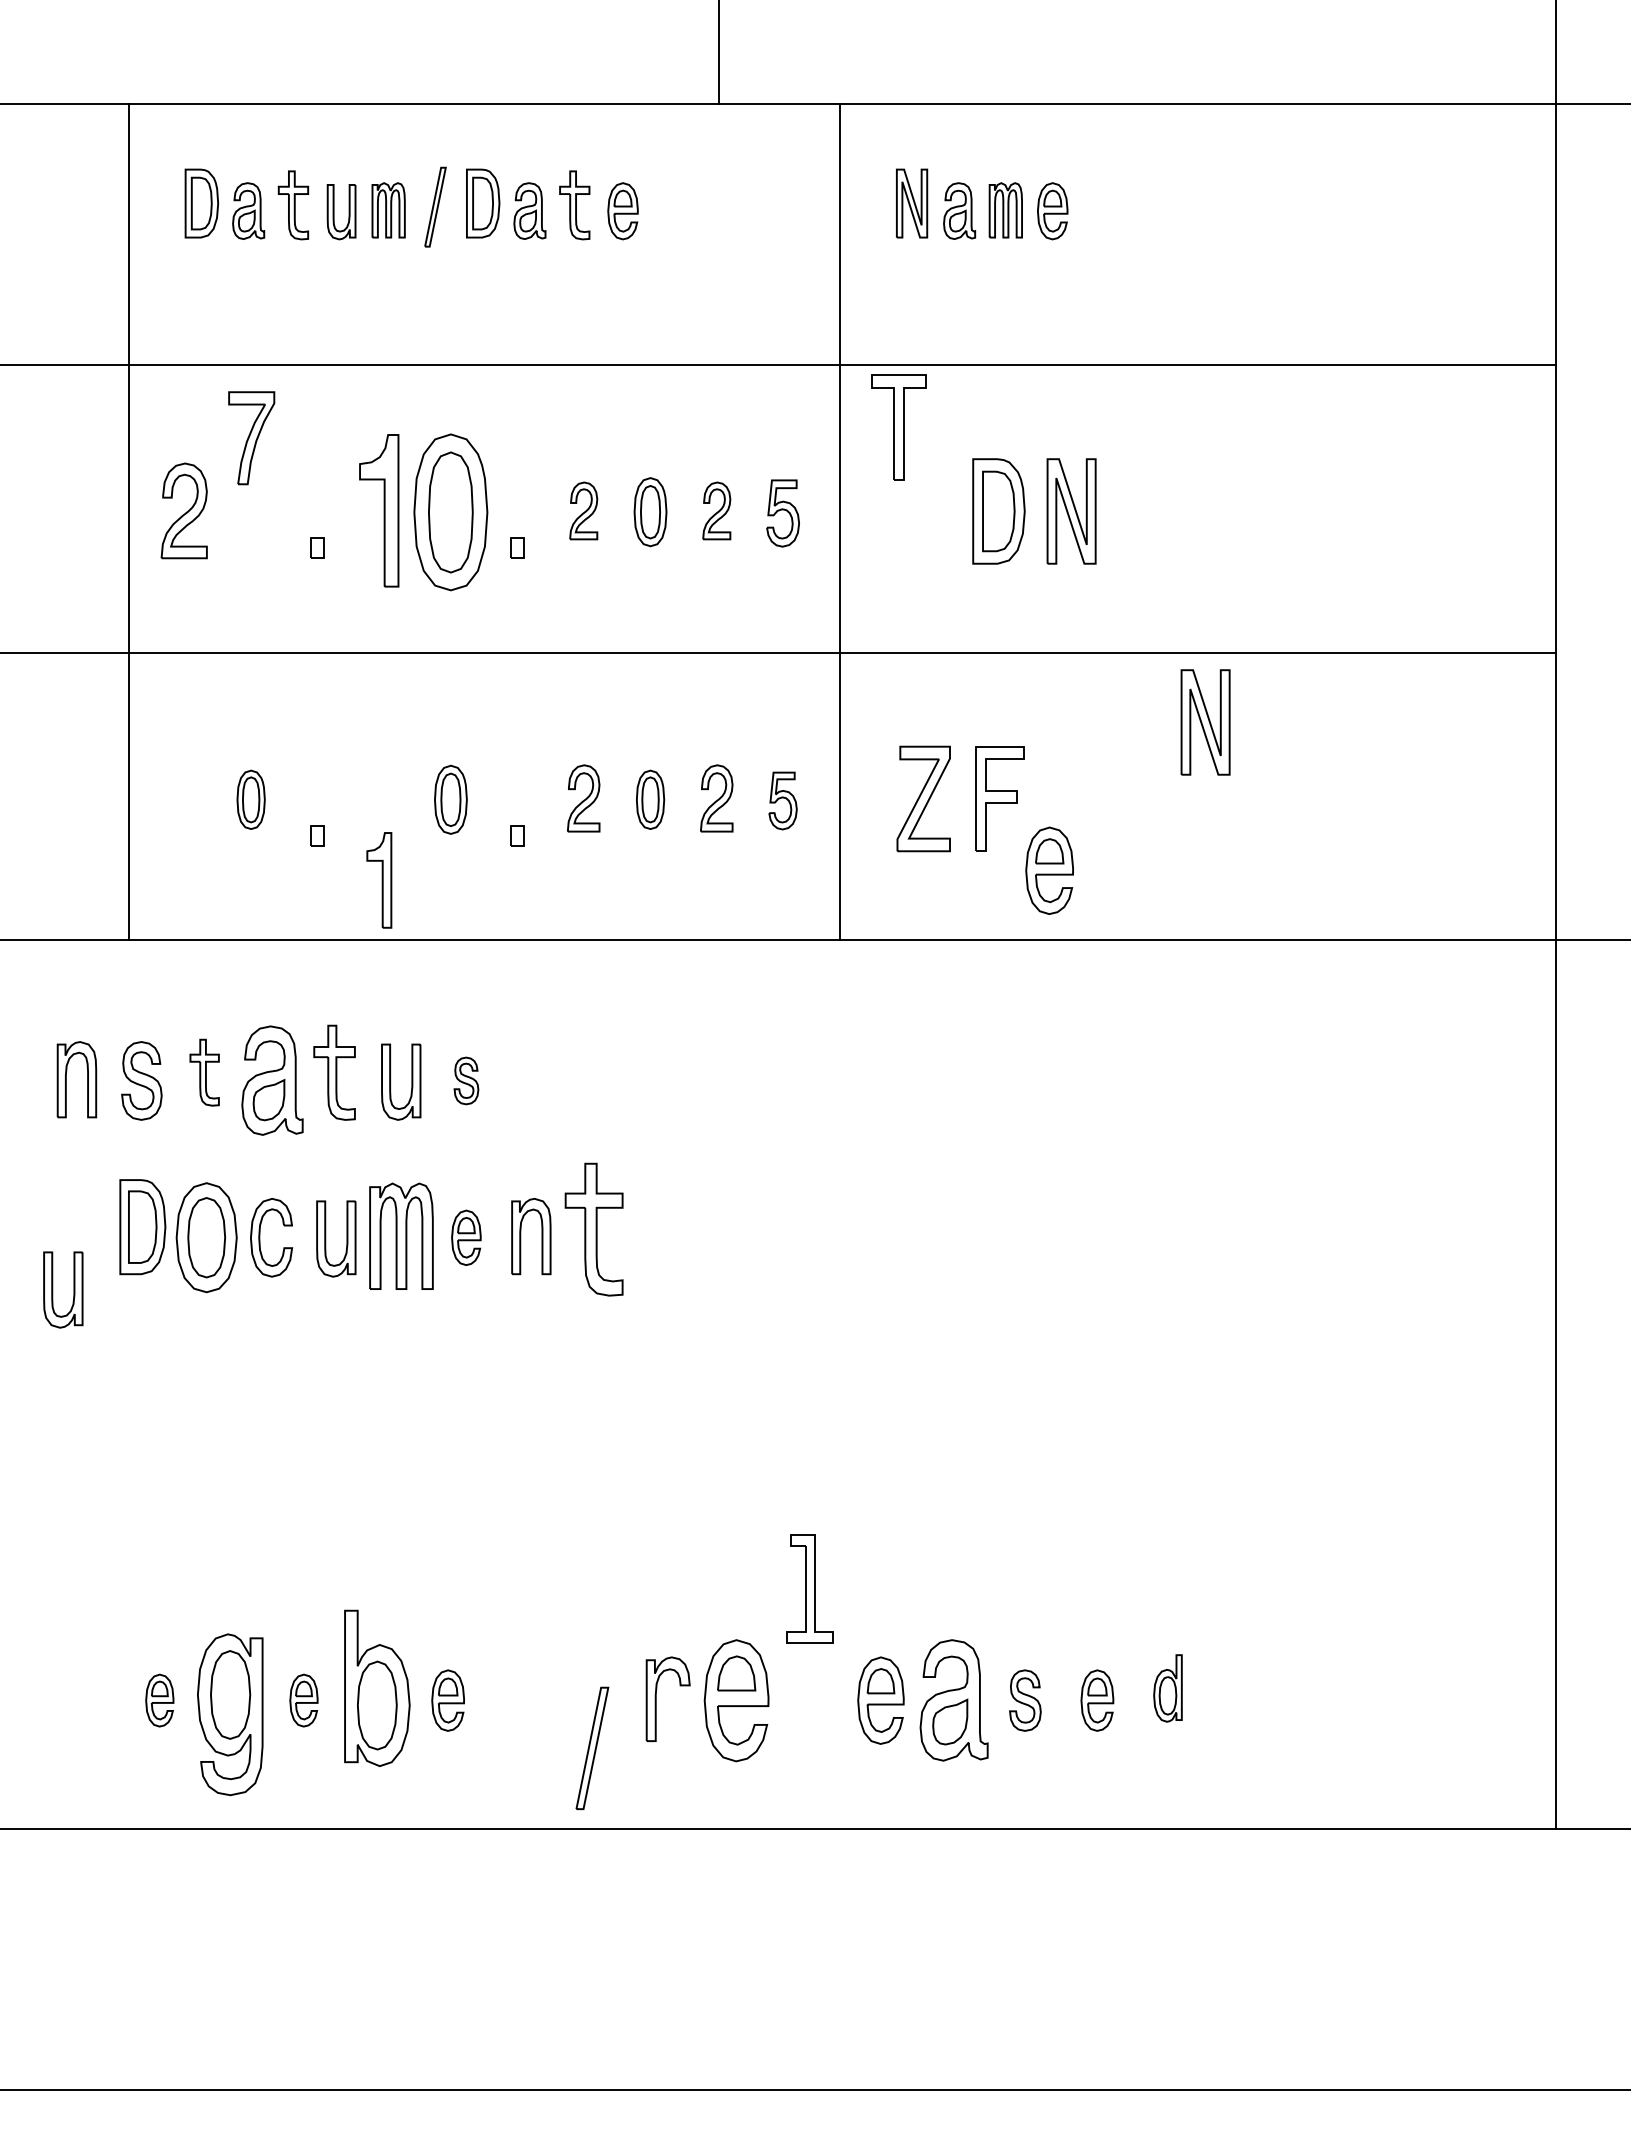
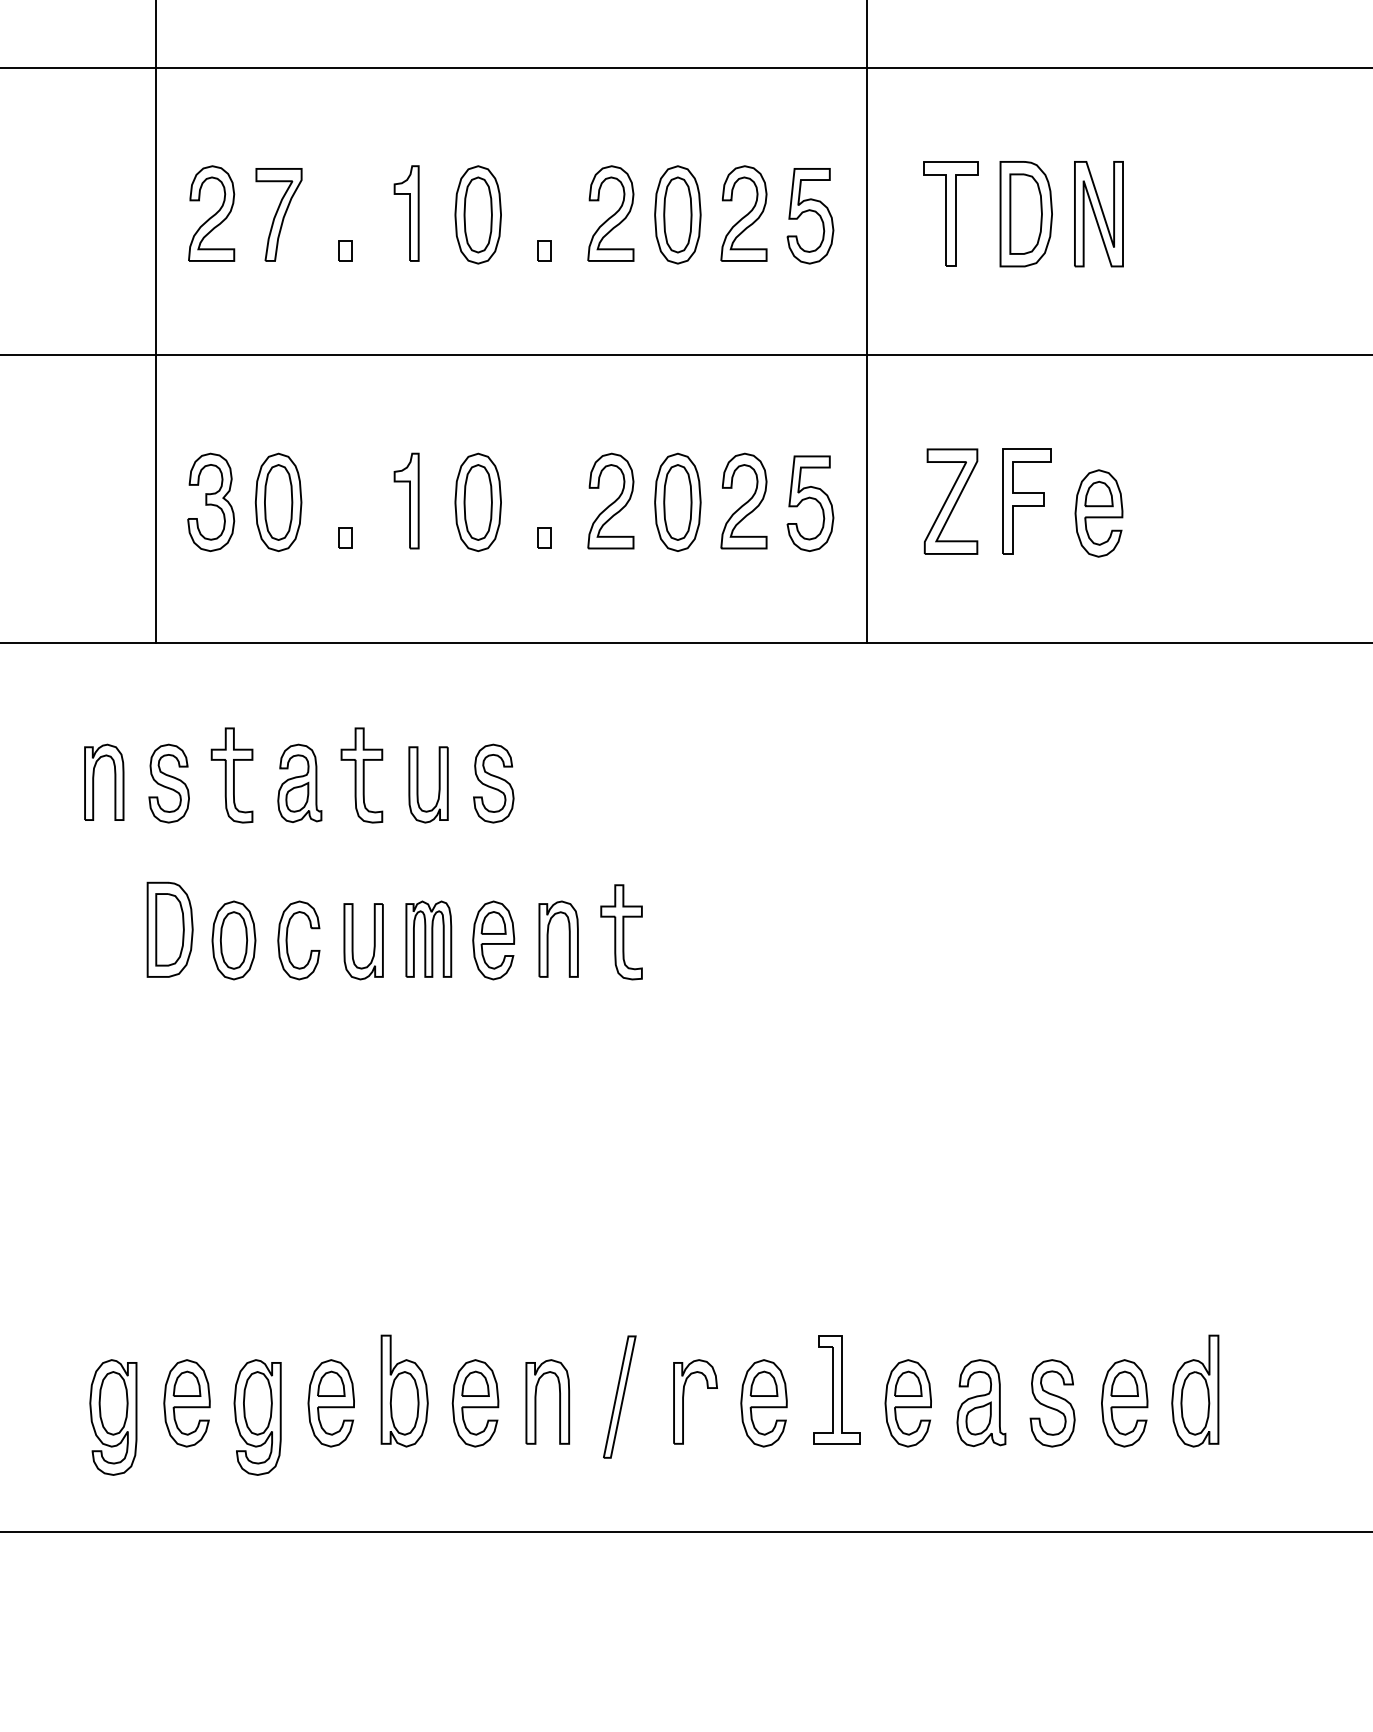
part: (898, 427) -> (950, 214), moved
part: (251, 438) -> (278, 215), moved
part: (379, 510) -> (406, 213), size x0.62
part: (583, 510) -> (610, 213), size x1.67
part: (716, 510) -> (743, 213), size x1.67
part: (450, 511) -> (477, 214), size x0.62
part: (650, 511) -> (677, 214), size x1.43
part: (782, 513) -> (809, 216), size x1.43
part: (1205, 722) -> (1232, 425), removed
part: (583, 798) -> (610, 501), size x1.43
part: (716, 798) -> (743, 501), size x1.43
part: (183, 799) -> (210, 502), added
part: (250, 799) -> (277, 502), size x1.67
part: (450, 799) -> (477, 502), size x1.43
part: (650, 799) -> (677, 502), size x1.67
part: (782, 800) -> (809, 503), size x1.67
part: (1049, 870) -> (1098, 513), moved
part: (379, 880) -> (406, 501), moved
part: (204, 1072) -> (231, 775), size x1.43
part: (272, 1080) -> (299, 783), size x0.71
part: (466, 1080) -> (493, 783), size x1.67
part: (594, 1229) -> (621, 932), size x0.71
part: (401, 1236) -> (428, 939), size x0.71
part: (206, 1237) -> (233, 940), size x0.71
part: (466, 1237) -> (493, 940), size x1.43
part: (53, 1289) -> (80, 992), removed
part: (809, 1588) -> (836, 1389), moved
part: (377, 1688) -> (404, 1391), size x0.71
part: (1167, 1688) -> (1194, 1391), size x1.67
part: (531, 1698) -> (558, 1401), added
part: (159, 1700) -> (186, 1403), size x1.67
part: (303, 1700) -> (330, 1403), size x1.67
part: (447, 1700) -> (474, 1403), size x1.43
part: (736, 1700) -> (763, 1403), size x0.71
part: (953, 1700) -> (980, 1403), size x0.71
part: (1025, 1700) -> (1052, 1403), size x1.43
part: (1097, 1700) -> (1124, 1403), size x1.43
part: (86, 1714) -> (113, 1417), added
part: (230, 1714) -> (257, 1417), size x0.71
part: (592, 1747) -> (619, 1396), moved

